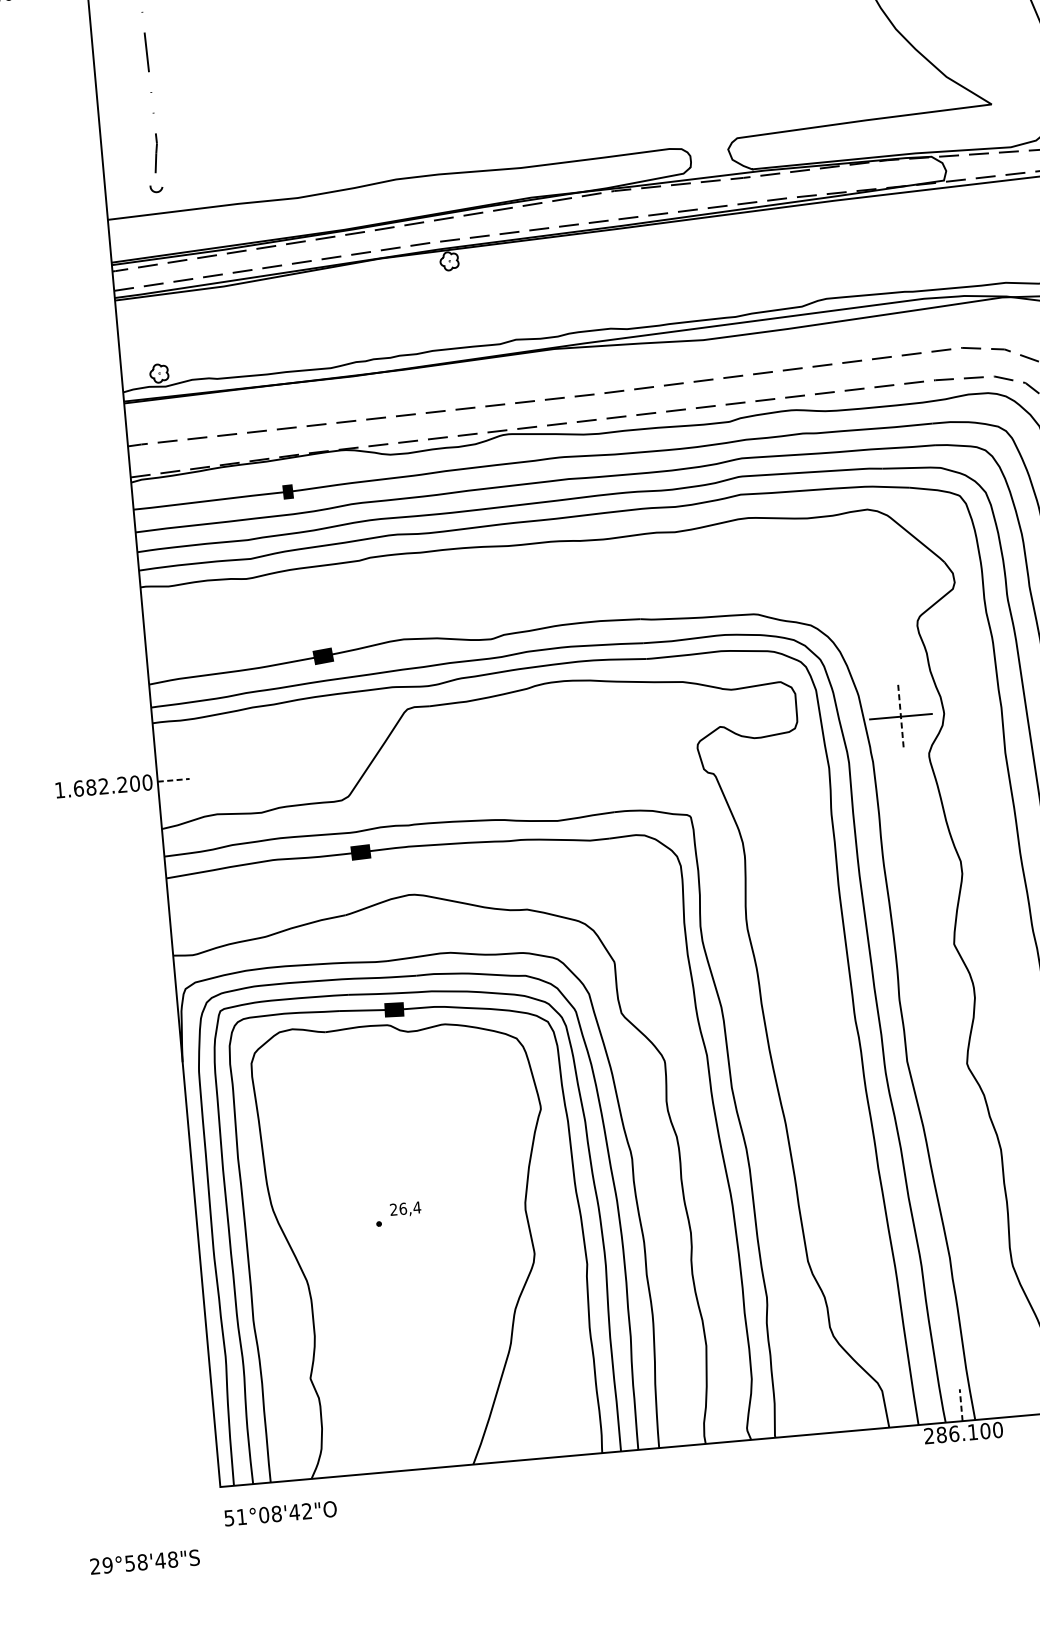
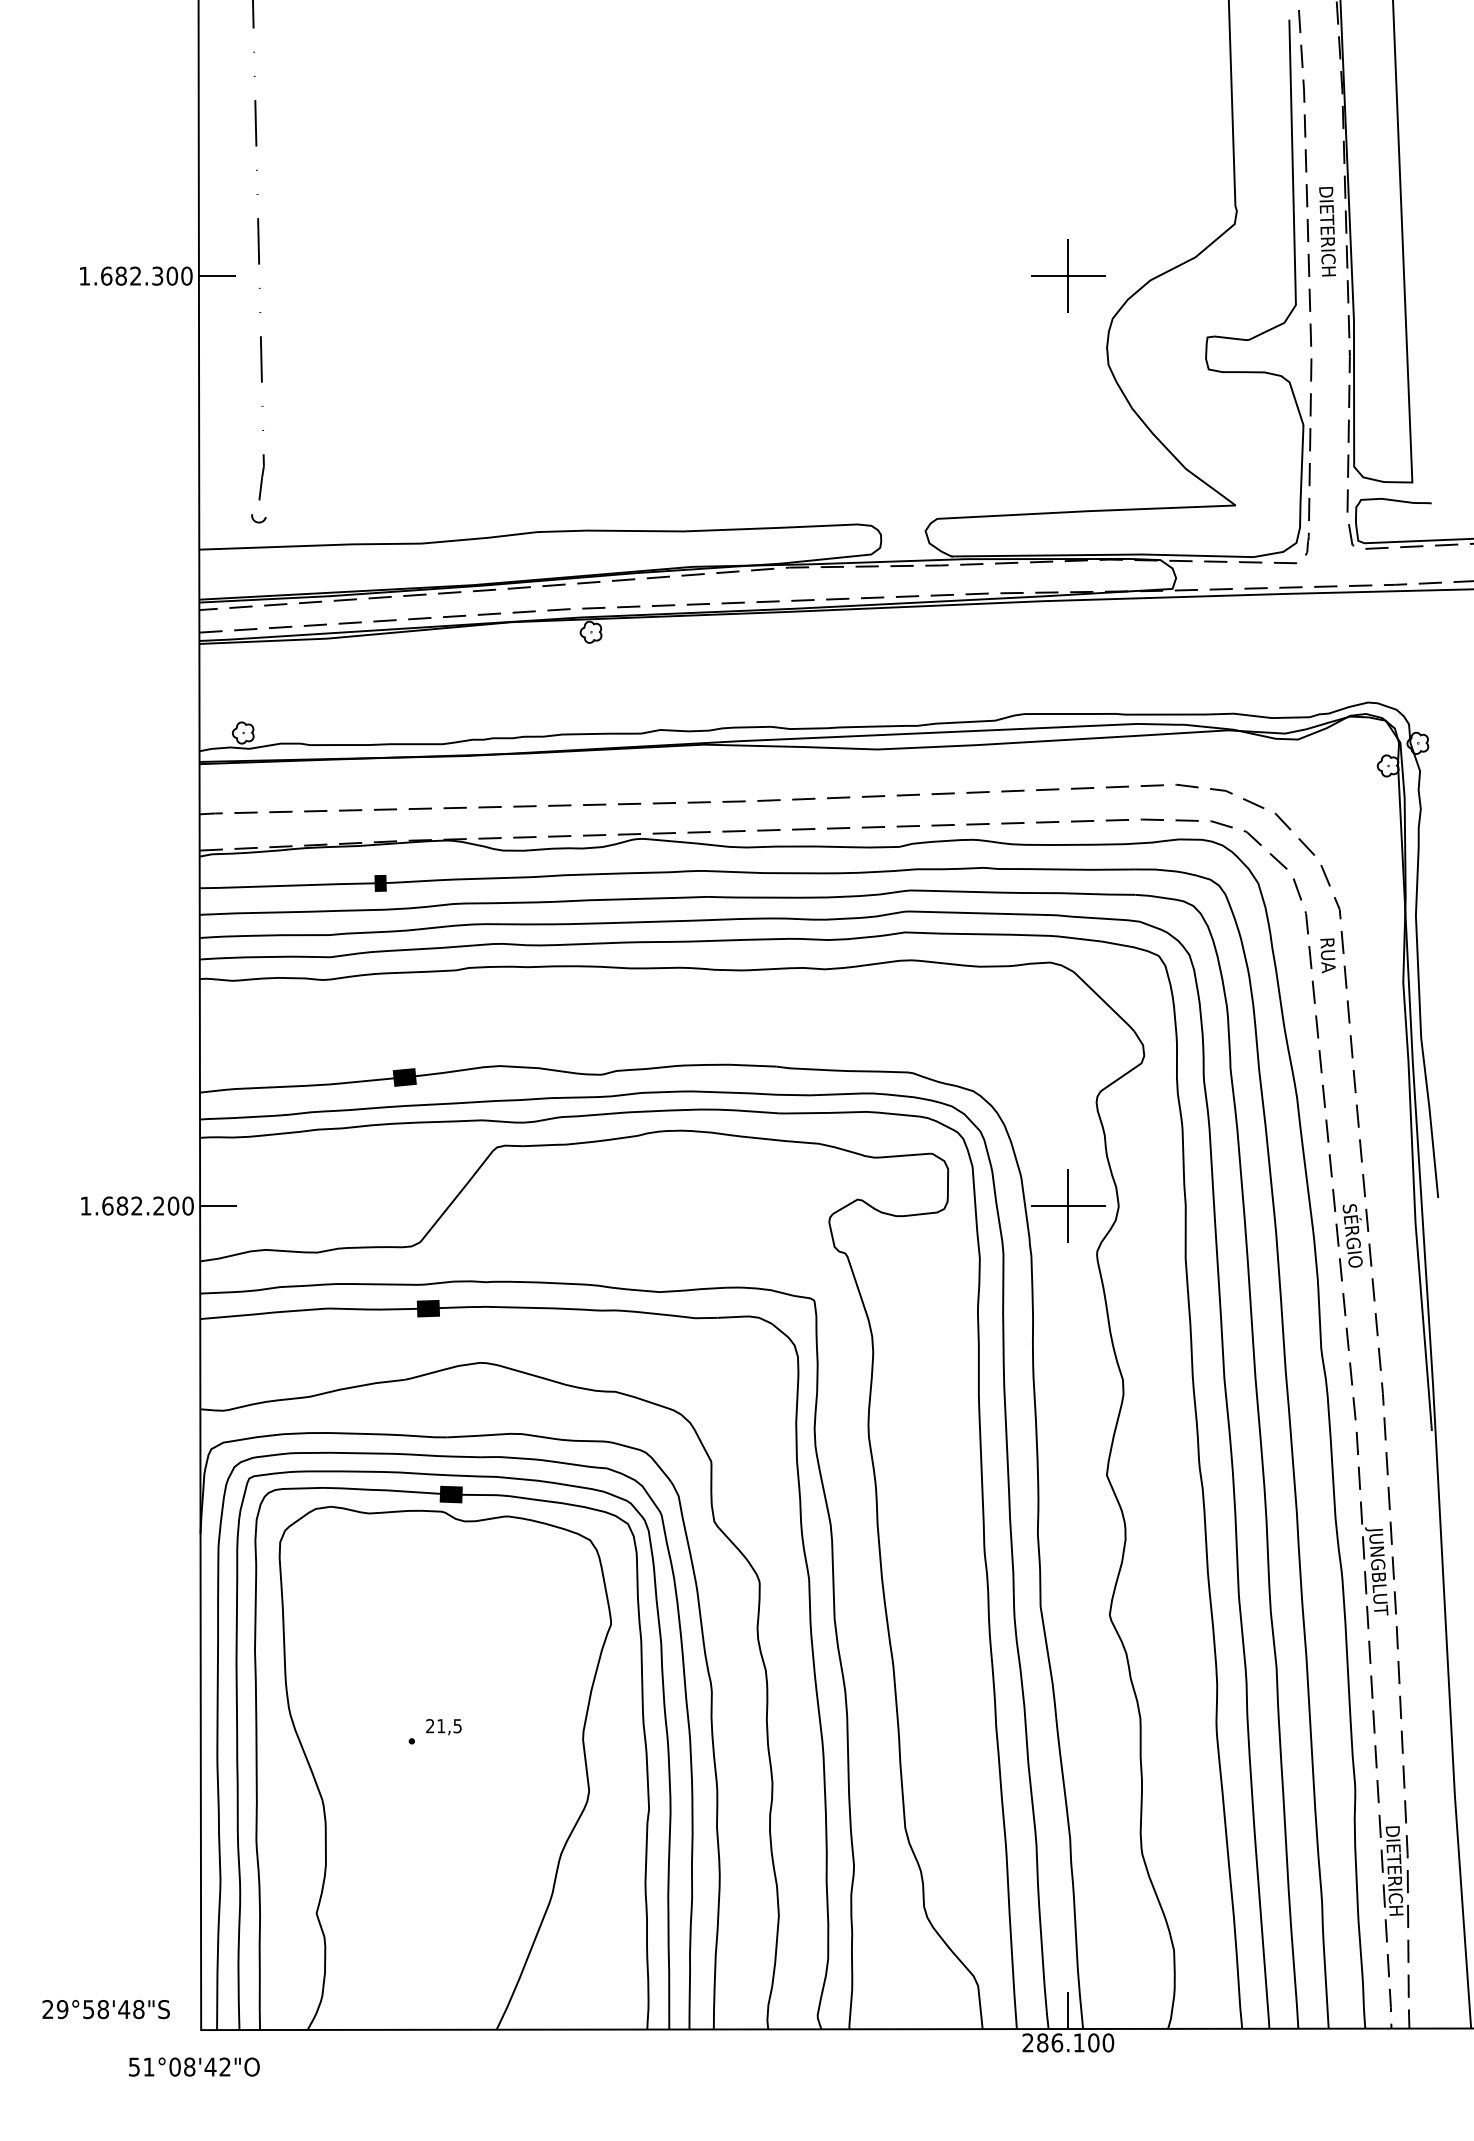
line: (901, 717) -> (1068, 1206), dashed -> solid
line: (173, 780) -> (218, 1206), dashed -> solid
text: (410, 1208) -> (449, 1726), 26,4 -> 21,5
line: (961, 1405) -> (1068, 2010), dashed -> solid
text: (280, 1513) -> (194, 2066), moved
text: (144, 1562) -> (105, 2009), moved

